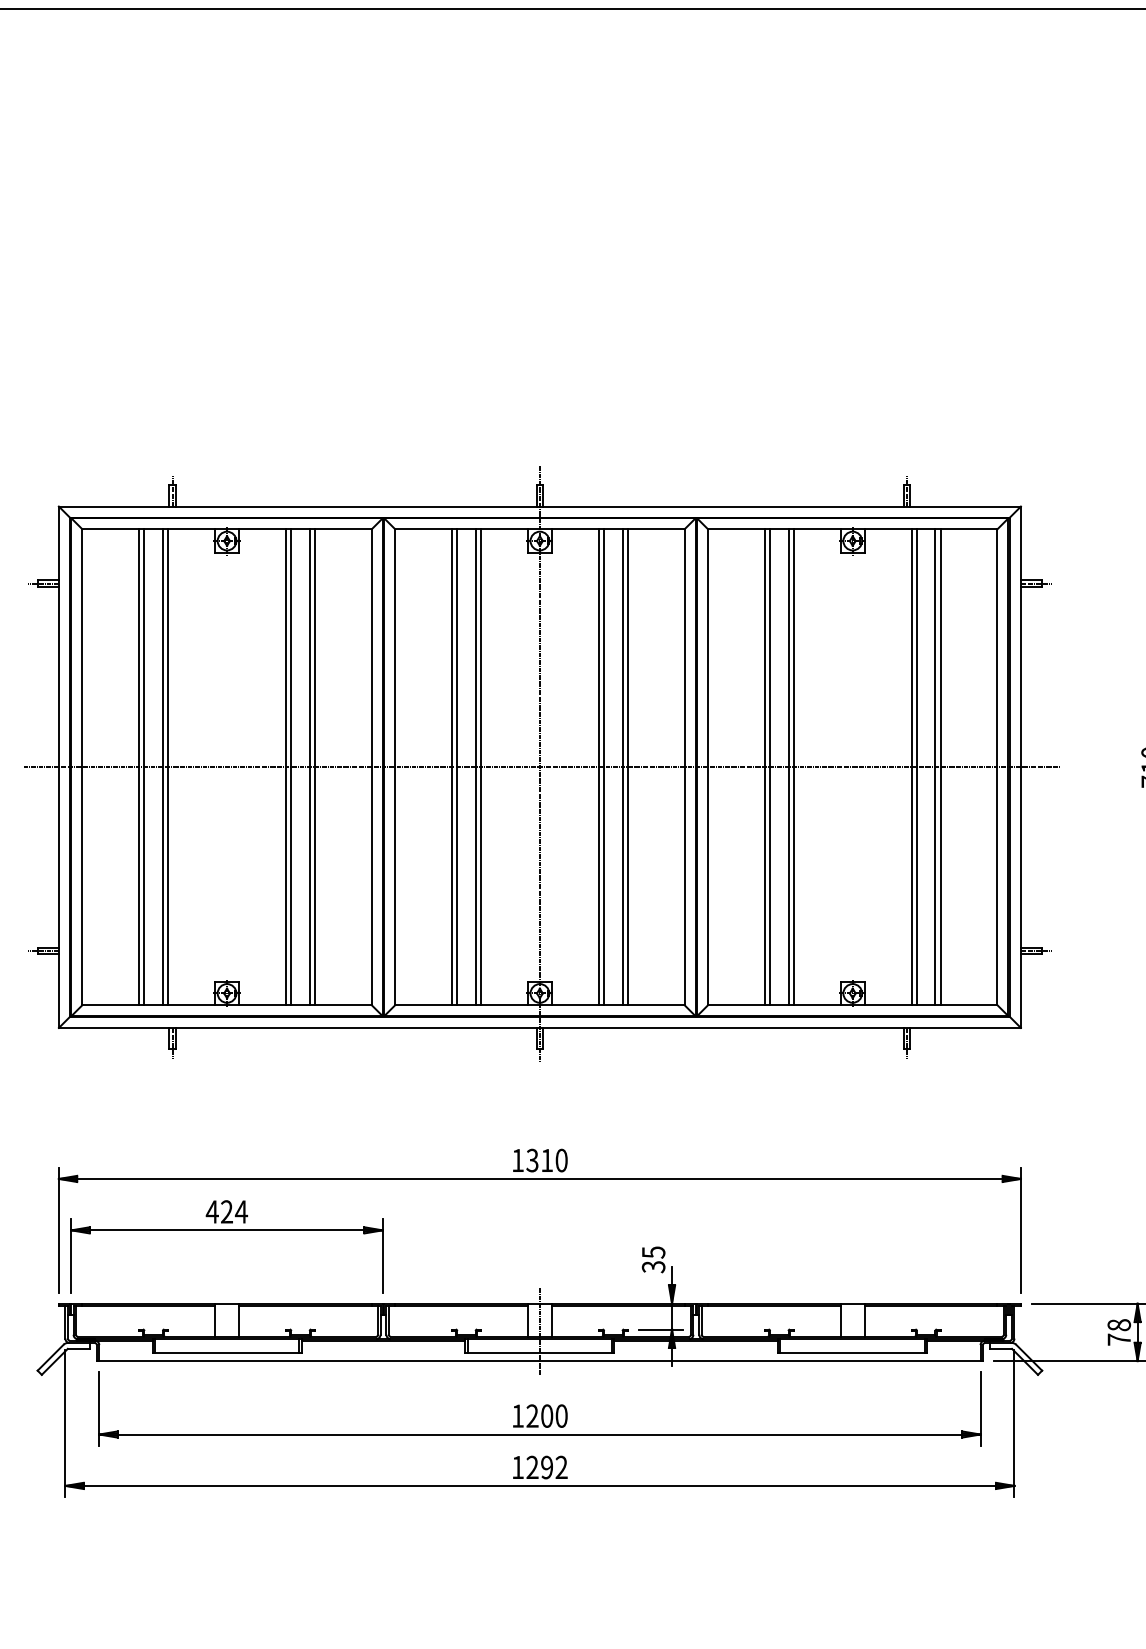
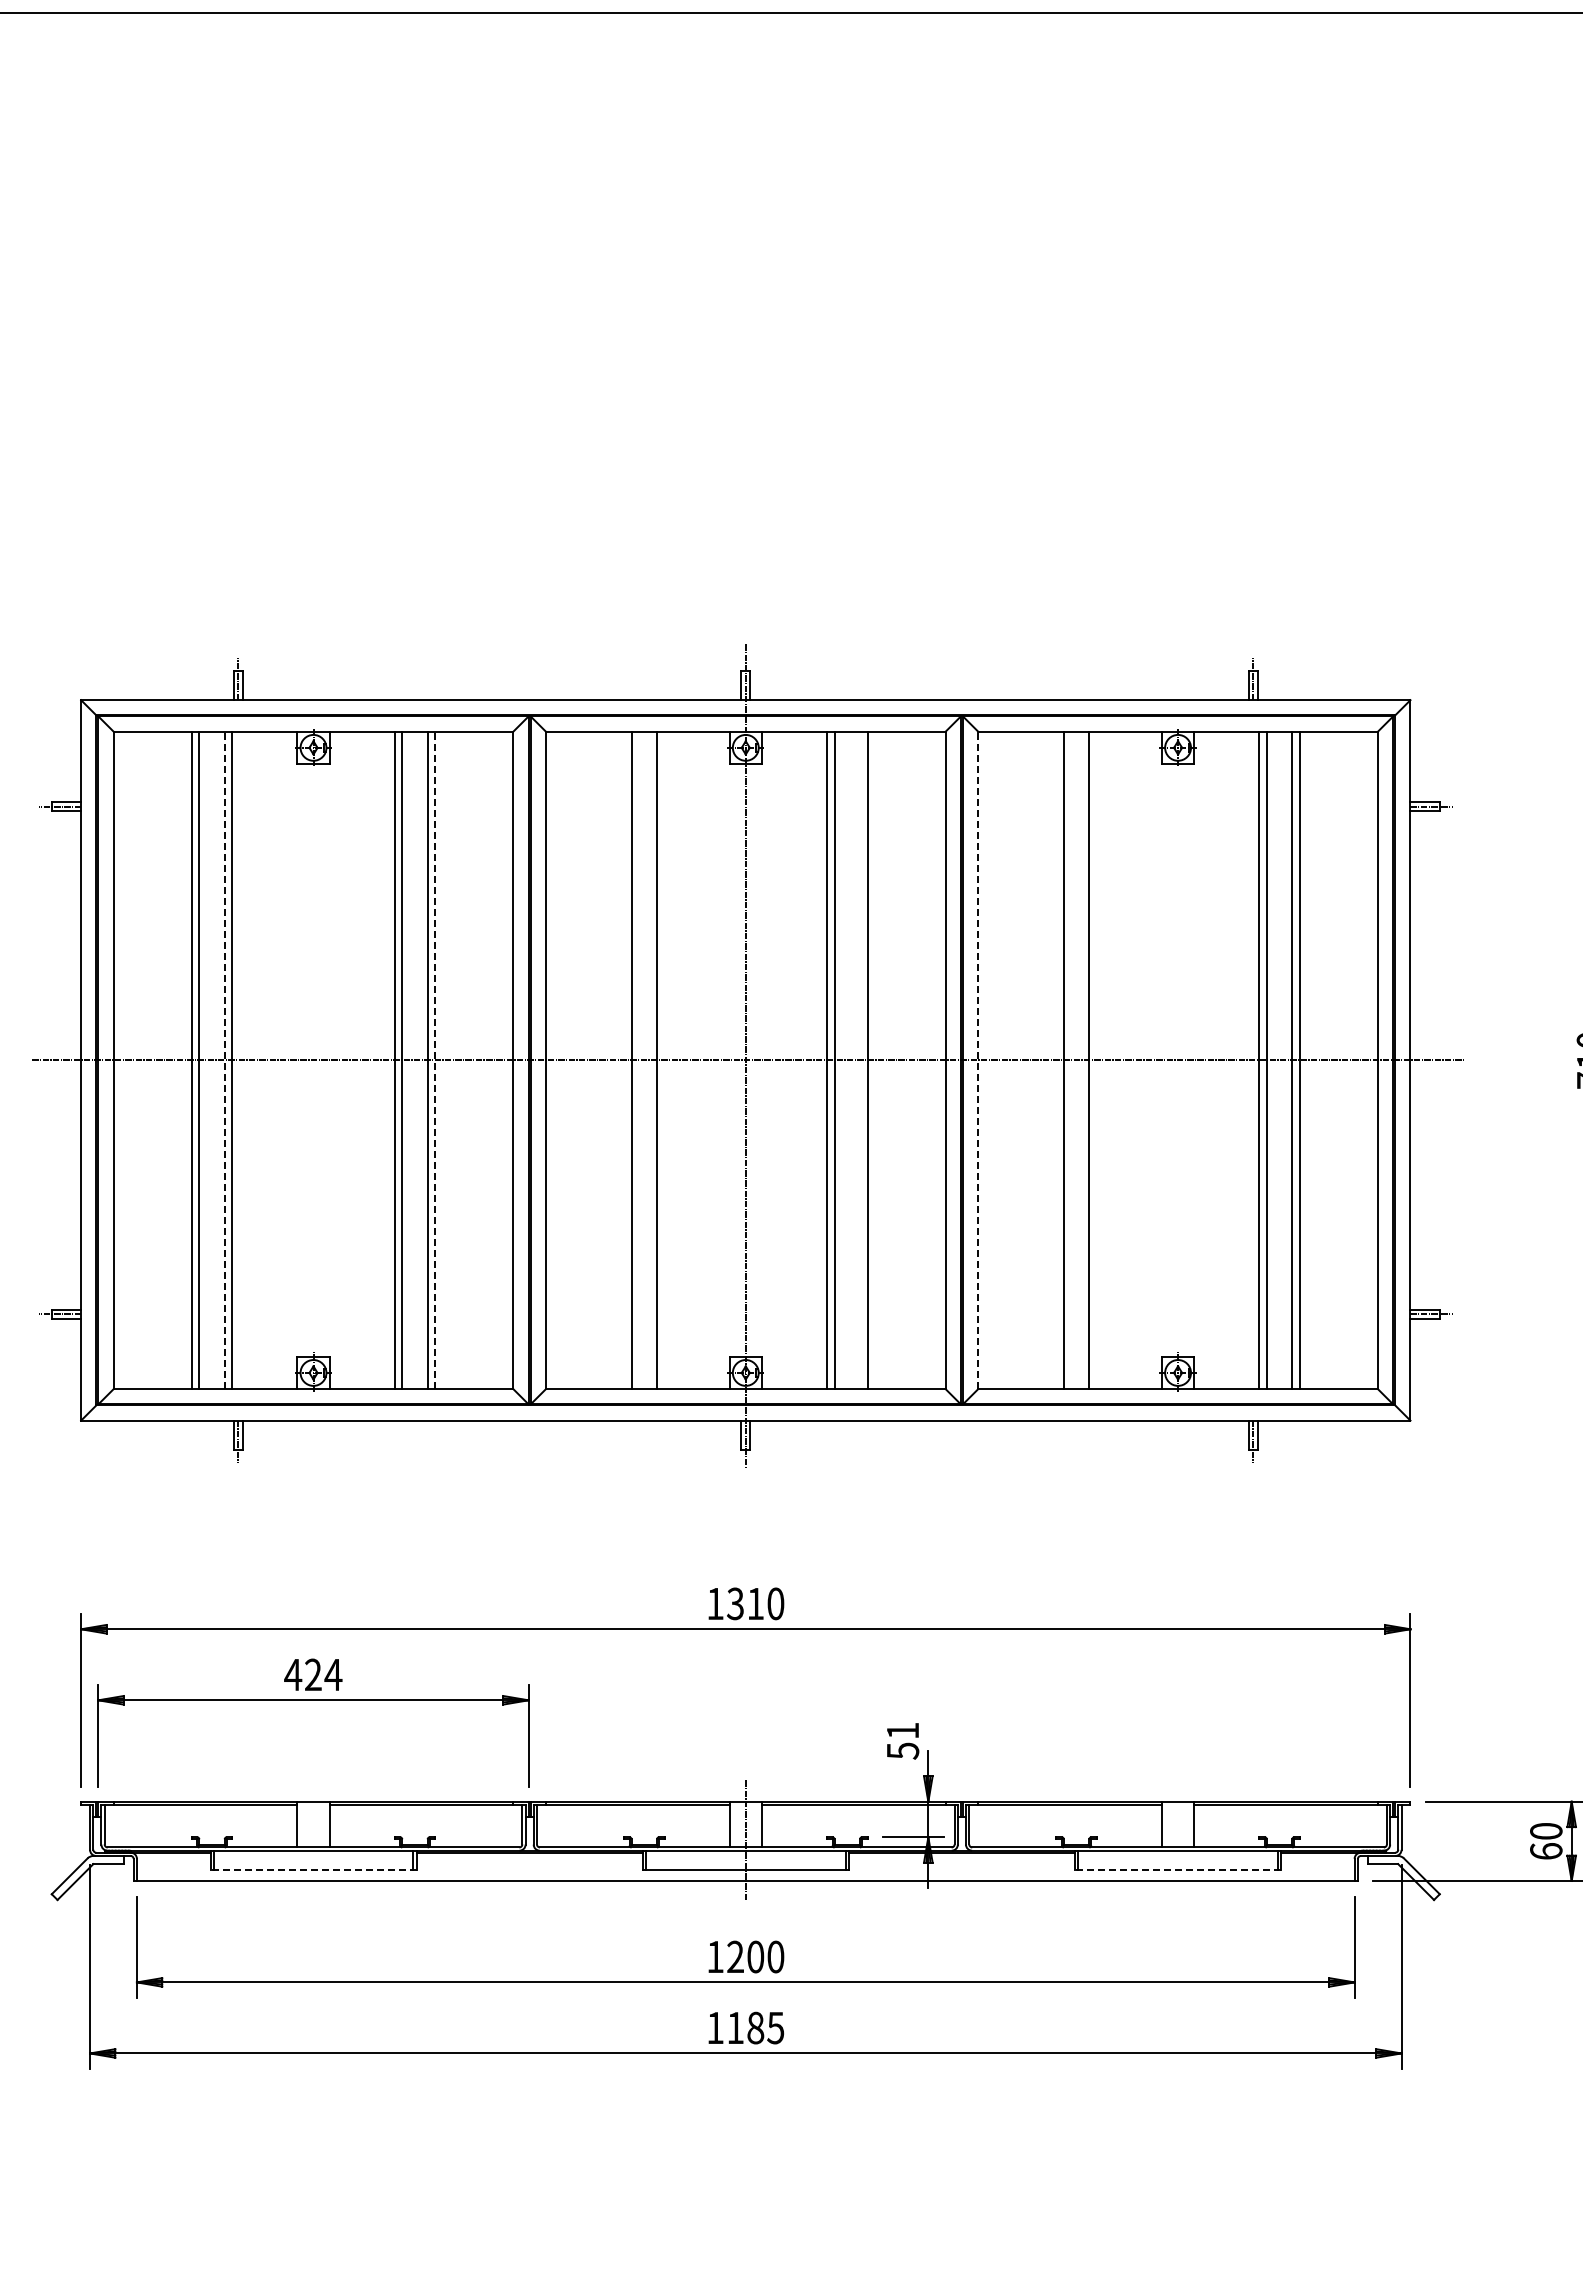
line: (162, 767) -> (224, 1060), solid -> dashed
line: (315, 767) -> (435, 1060), solid -> dashed
line: (452, 767) -> (624, 1060), removed
line: (481, 767) -> (664, 1060), removed
line: (622, 767) -> (859, 1060), removed
line: (708, 767) -> (978, 1060), solid -> dashed
line: (764, 767) -> (1056, 1060), removed
line: (793, 767) -> (1096, 1060), removed
text: (653, 1259) -> (902, 1740), 35 -> 51
text: (1119, 1332) -> (1546, 1841), 78 -> 60
line: (227, 1352) -> (313, 1869), solid -> dashed
line: (853, 1352) -> (1178, 1869), solid -> dashed
text: (546, 1467) -> (755, 2027), 1292 -> 1185

